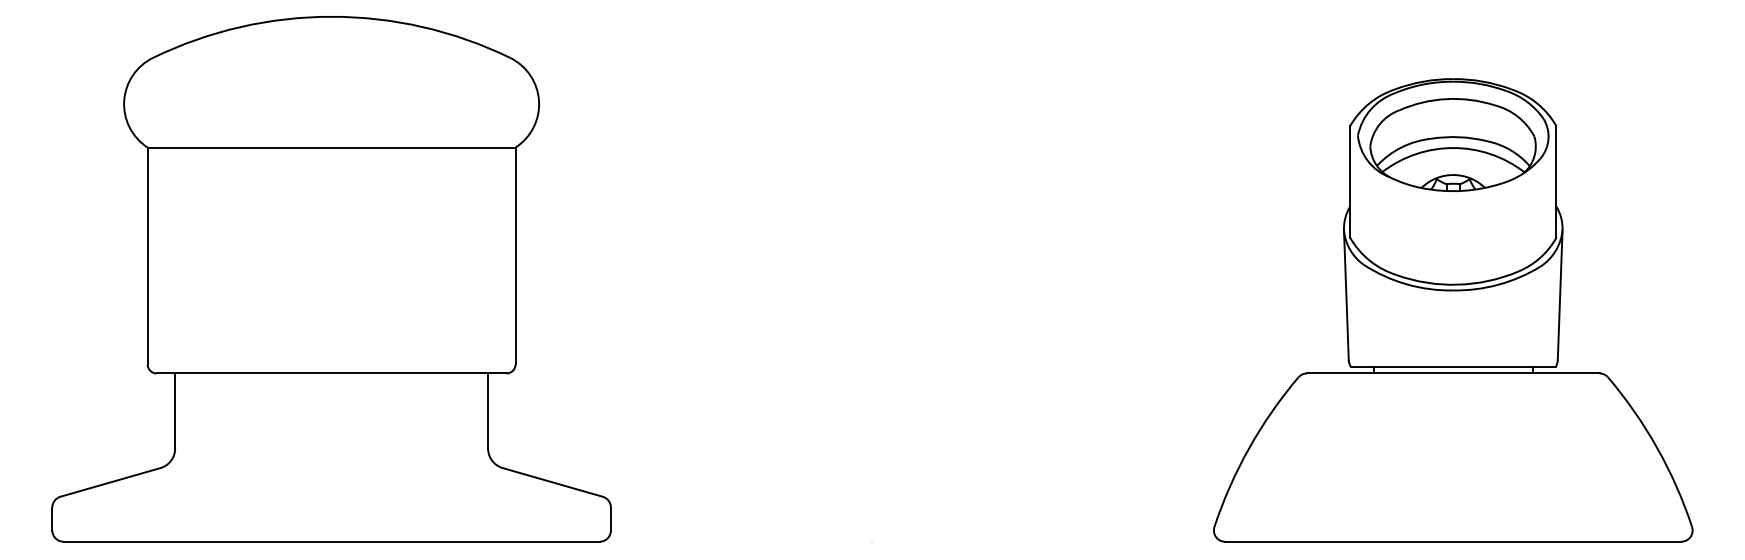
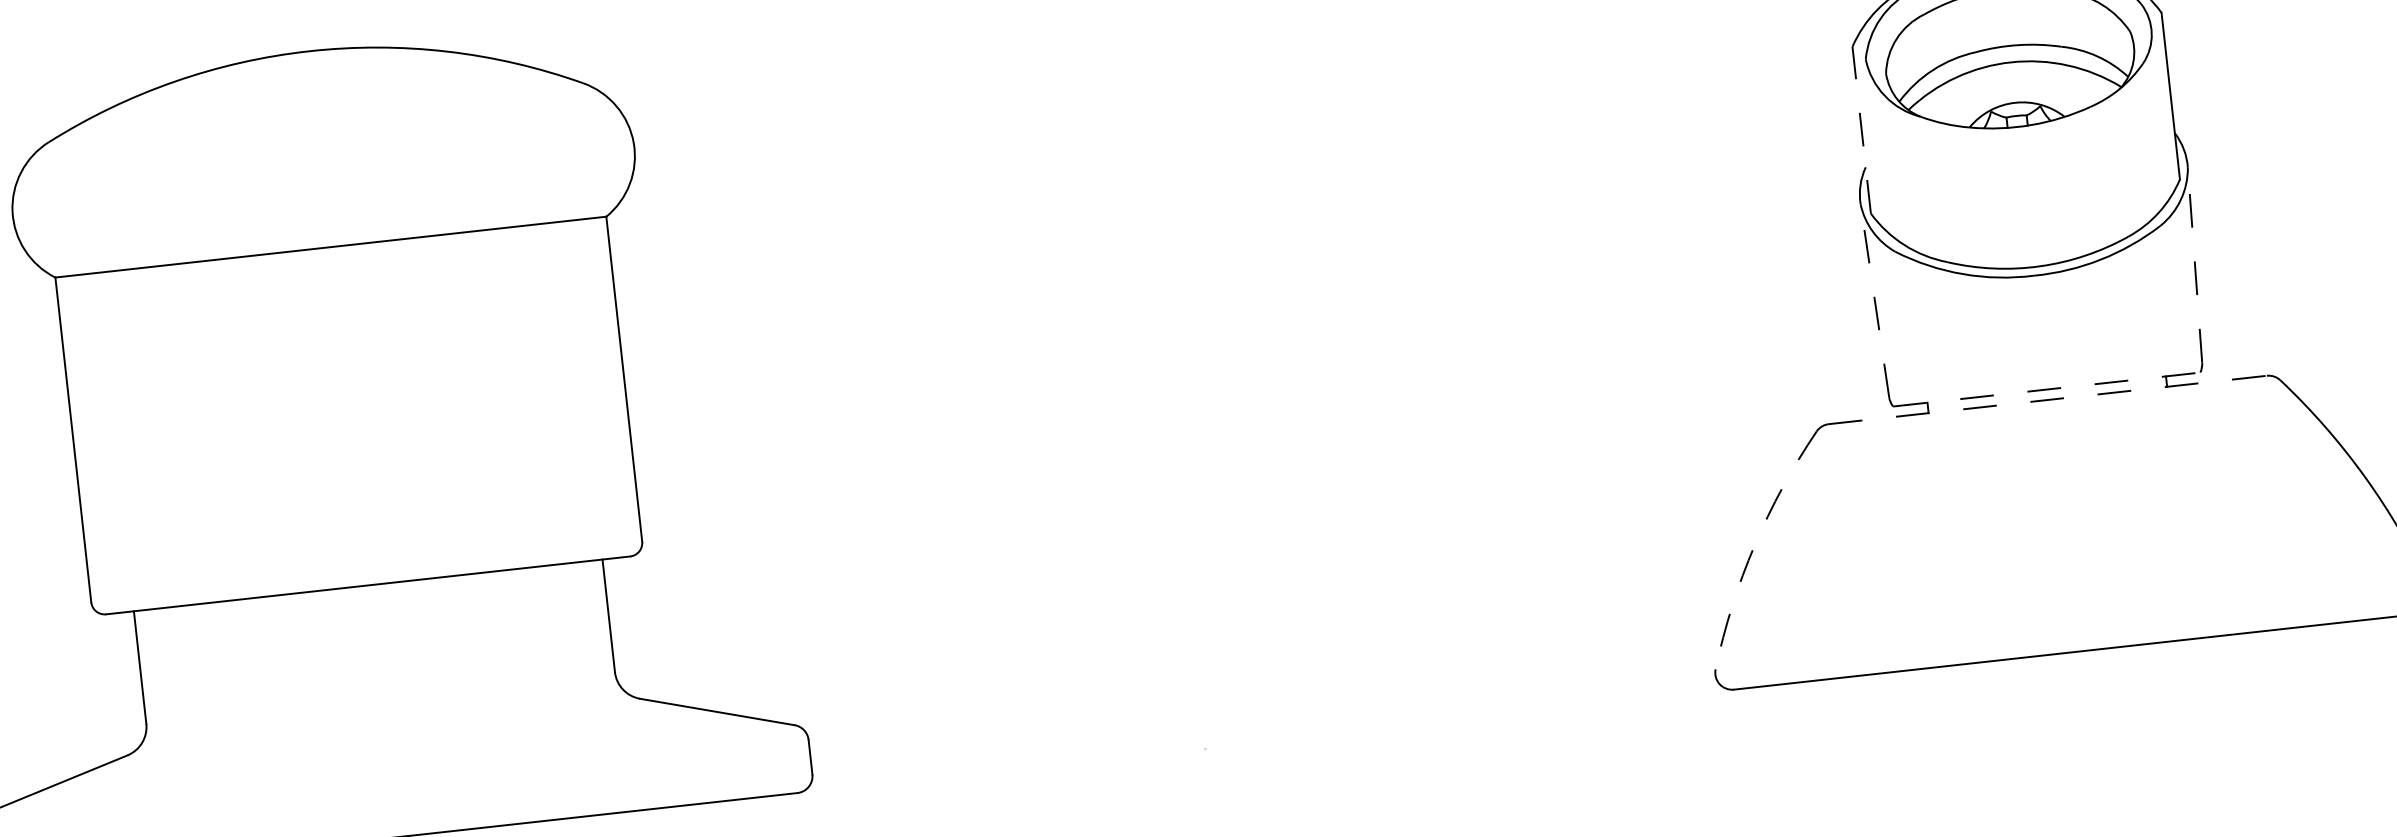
line: (1350, 181) -> (1862, 129), solid -> dashed
line: (1346, 295) -> (1875, 300), solid -> dashed
line: (1560, 295) -> (2195, 265), solid -> dashed
line: (1453, 366) -> (2047, 389), solid -> dashed
line: (1453, 373) -> (2048, 399), solid -> dashed
arc: (1249, 448) -> (1755, 546), solid -> dashed

